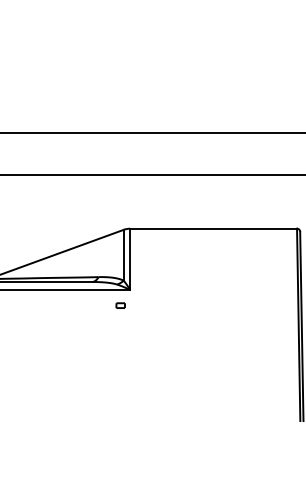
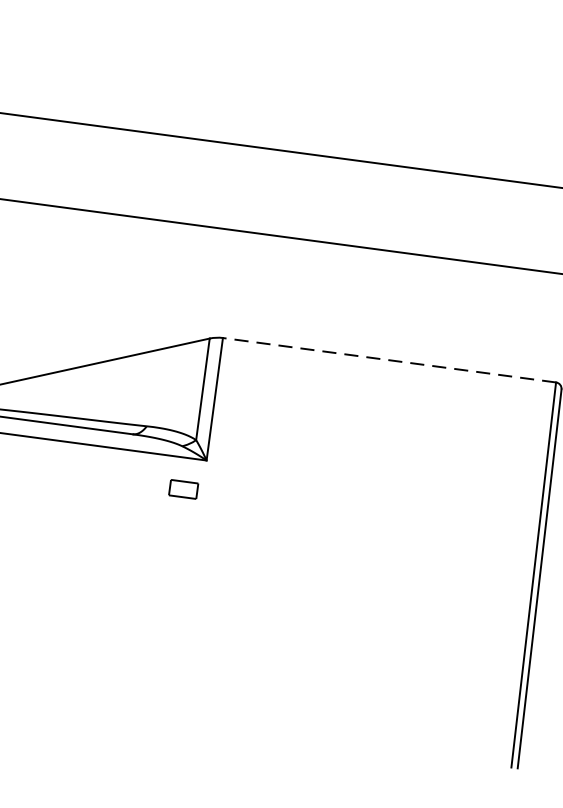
line: (213, 228) -> (389, 359), solid -> dashed
part: (120, 305) -> (183, 488), size x1.6

